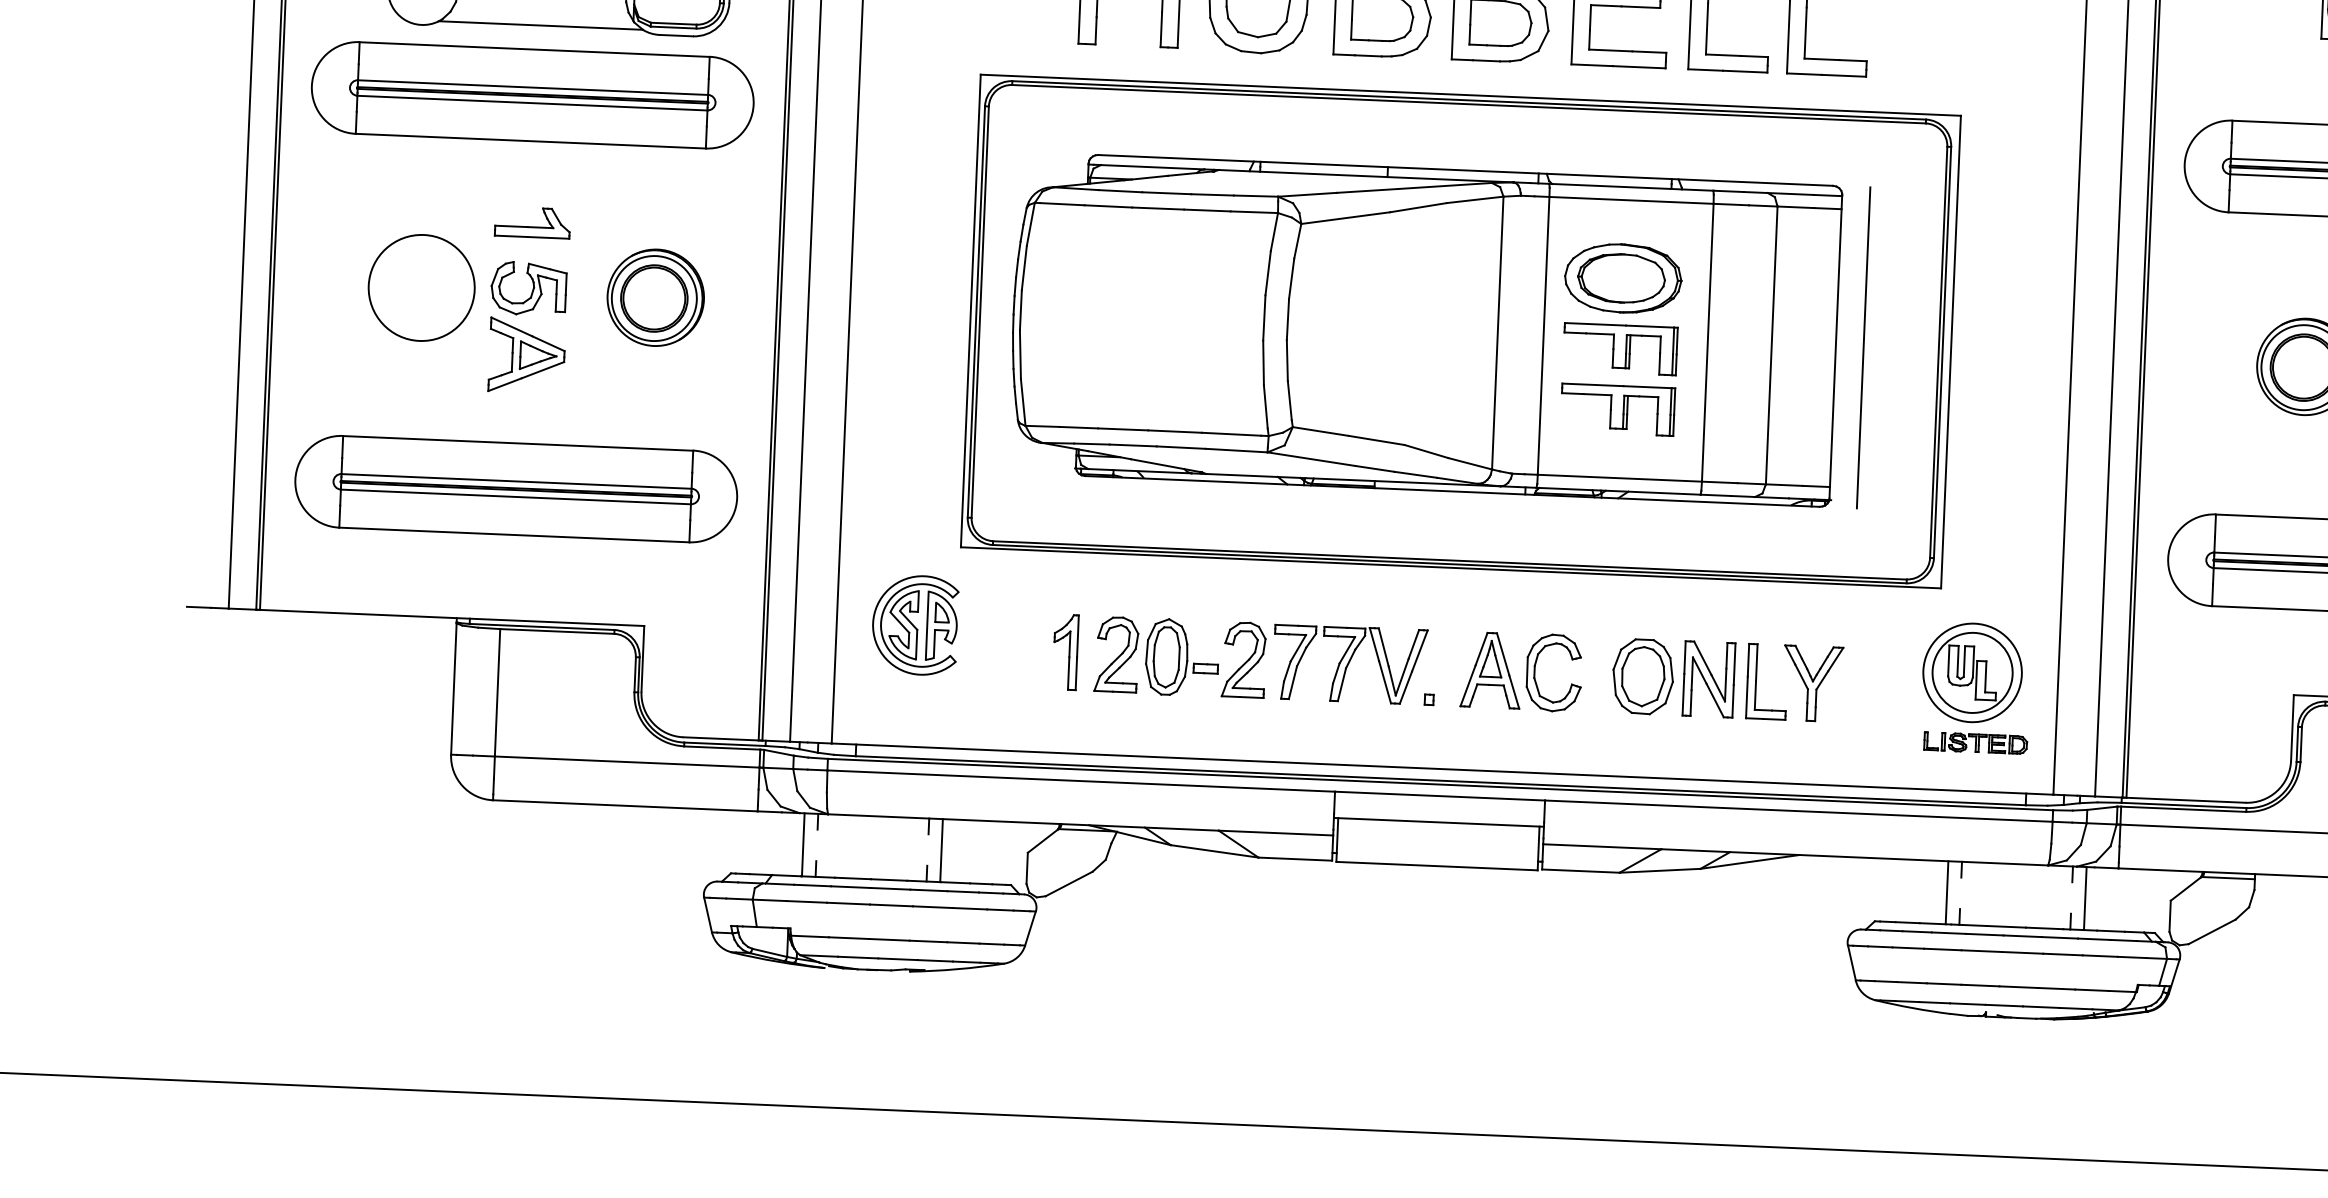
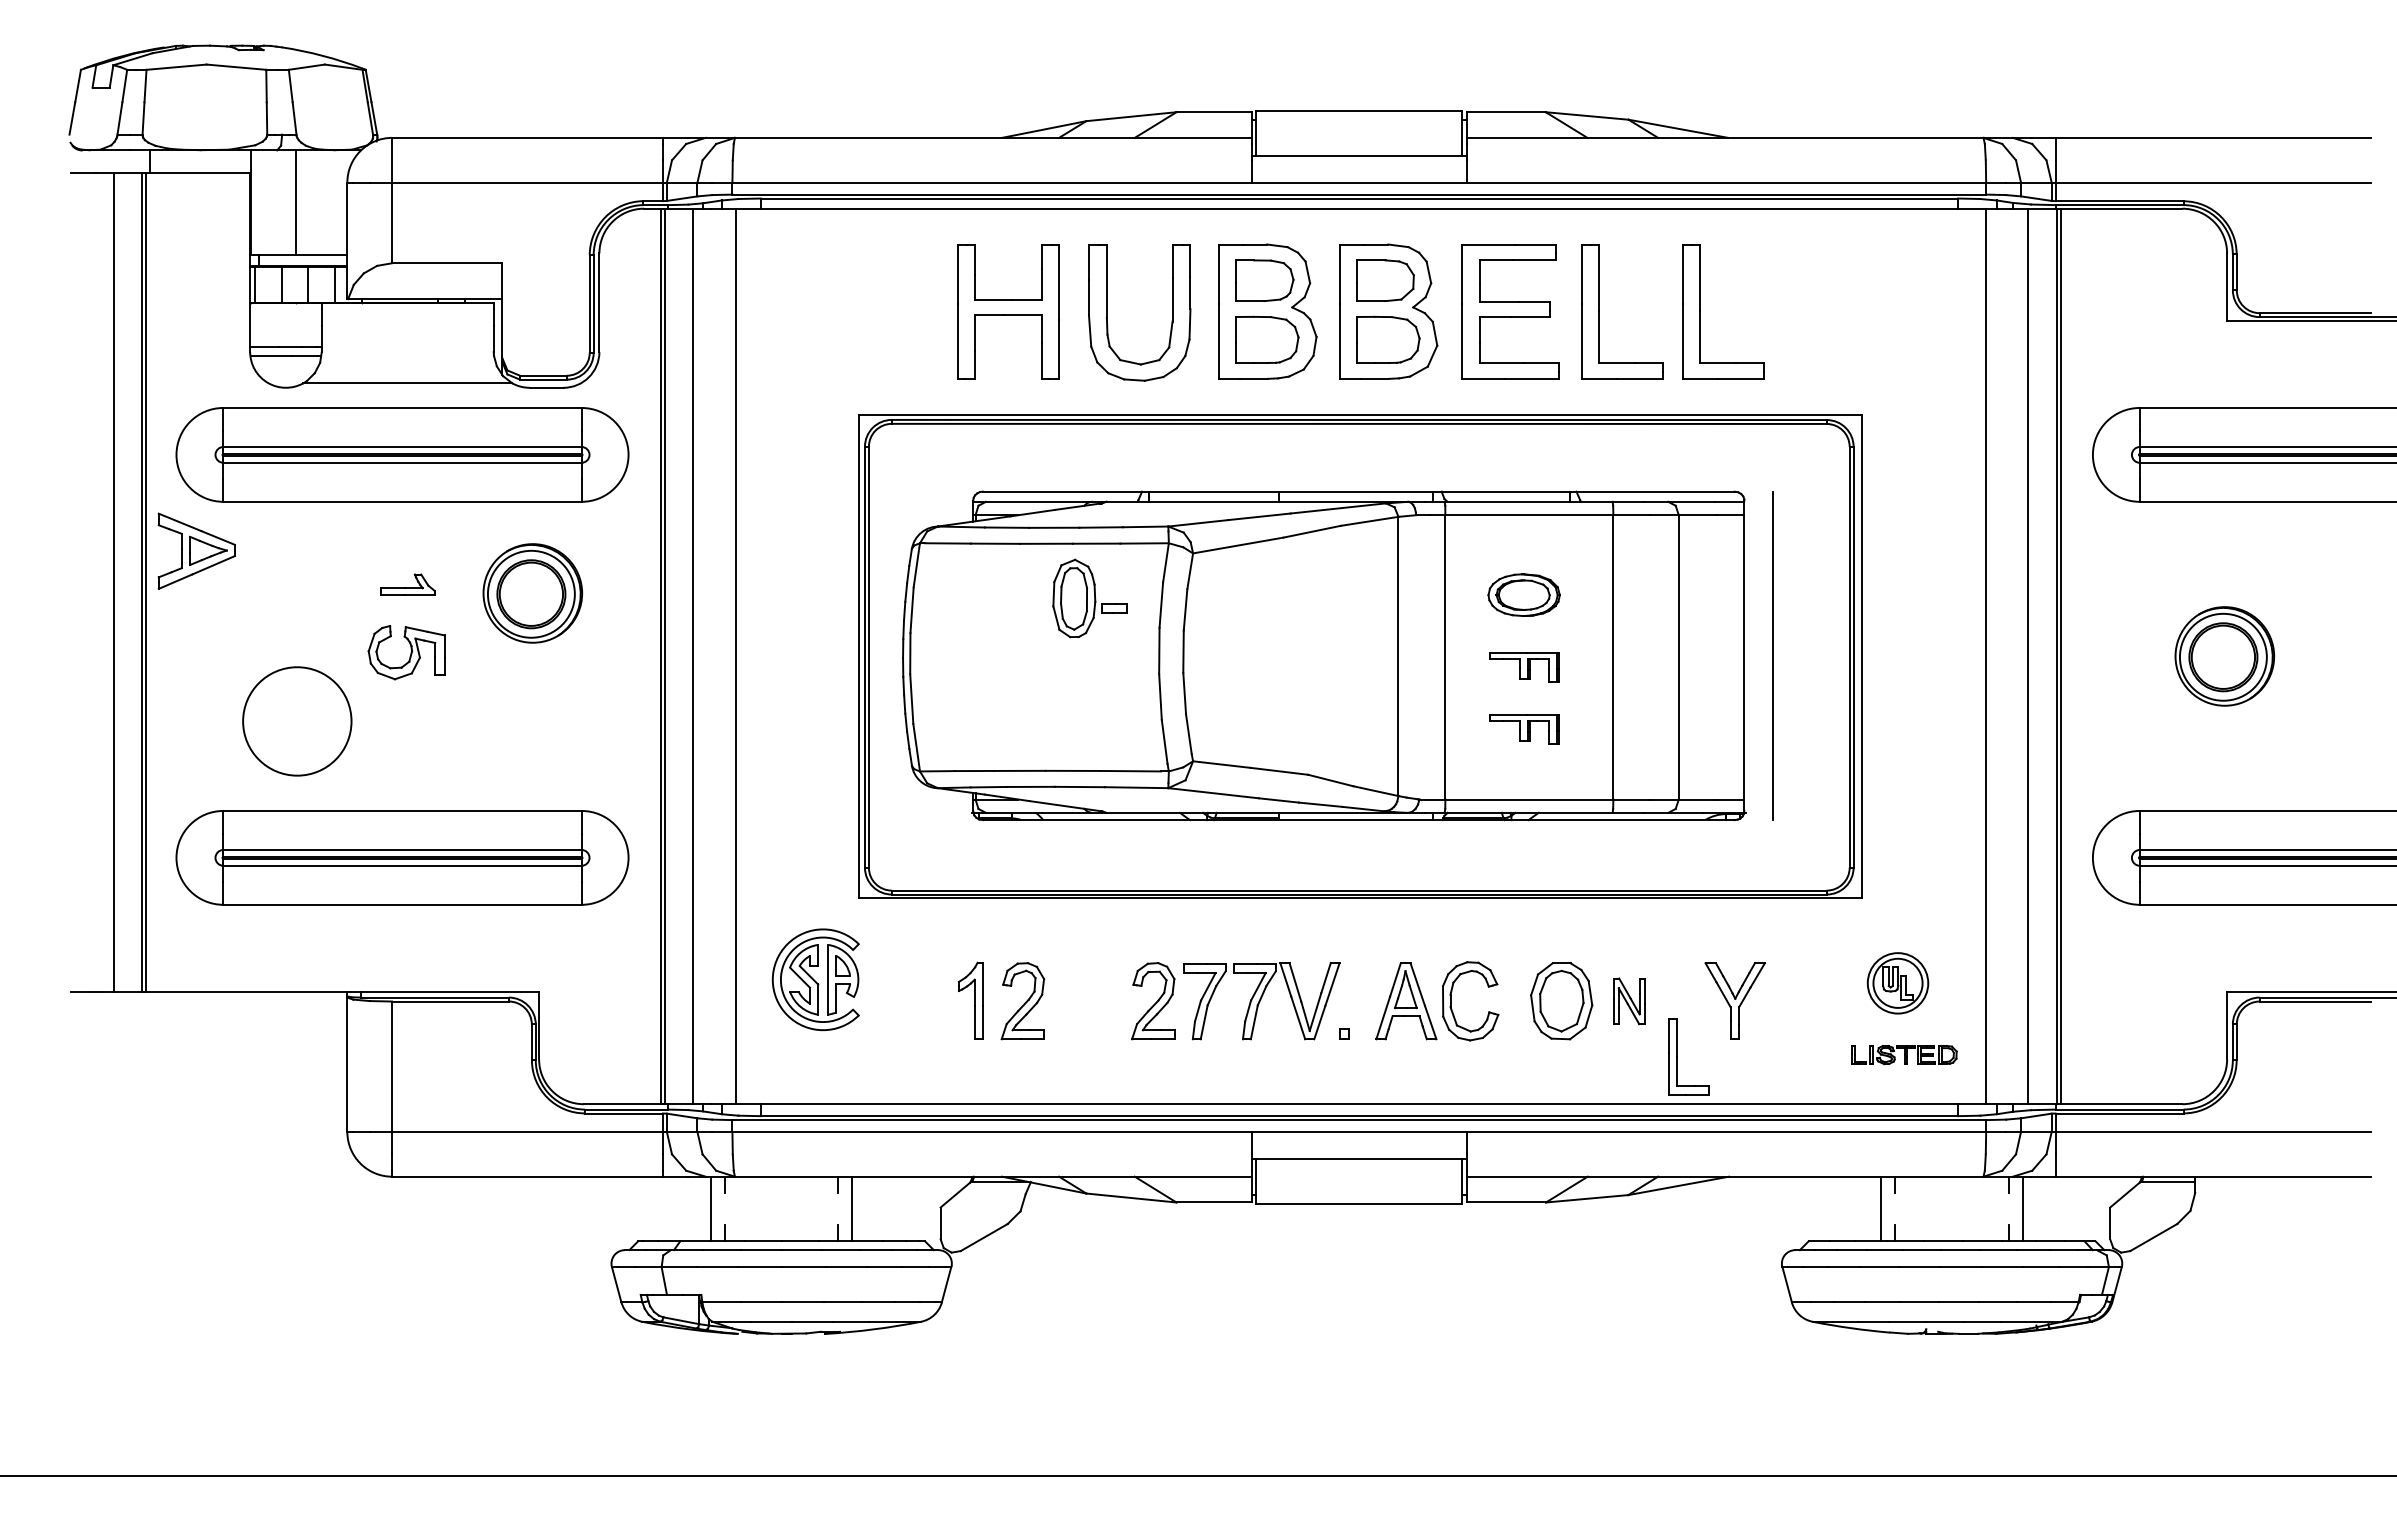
part: (532, 222) -> (407, 584), size x0.7
part: (1622, 277) -> (1523, 594), size x0.6
circle: (421, 288) -> (297, 721), moved
part: (655, 297) -> (532, 593), moved
part: (1620, 349) -> (1524, 667), size x0.6
part: (526, 355) -> (196, 550), moved
part: (1617, 409) -> (1524, 729), size x0.6
part: (1181, 657) -> (1089, 598), moved
part: (1972, 673) -> (1897, 983), size x0.6
part: (1709, 679) -> (1629, 1001), size x0.6
part: (1756, 680) -> (1677, 1056), moved

